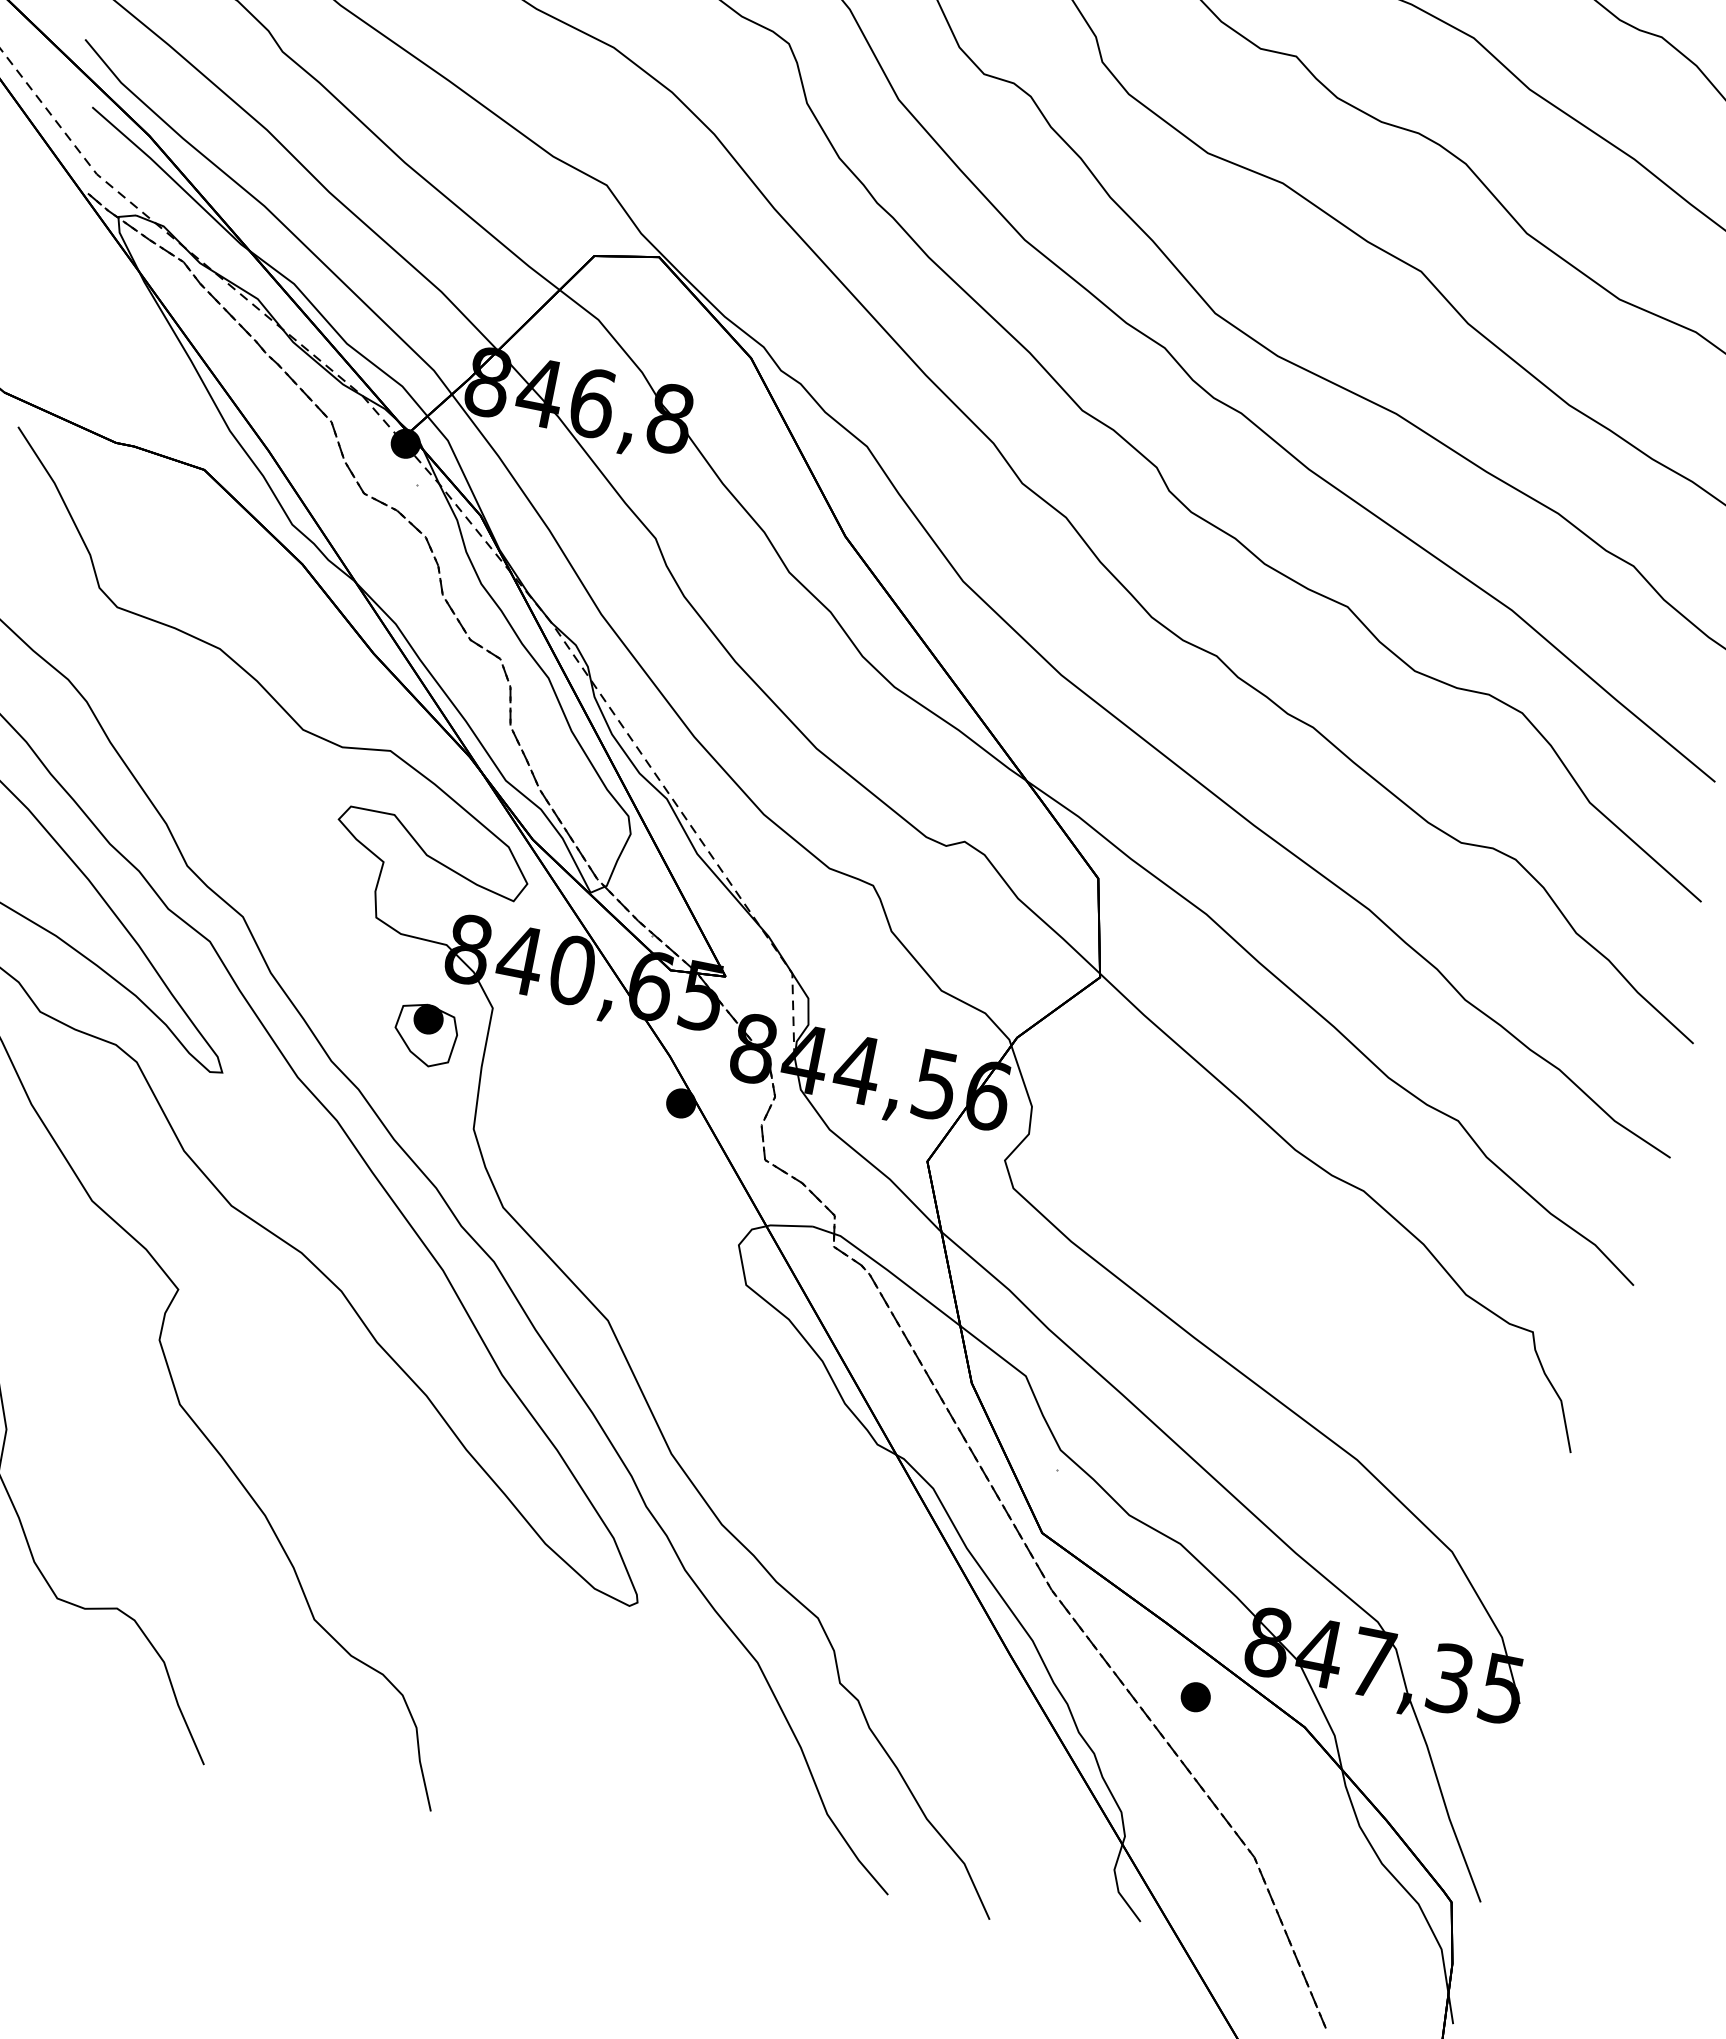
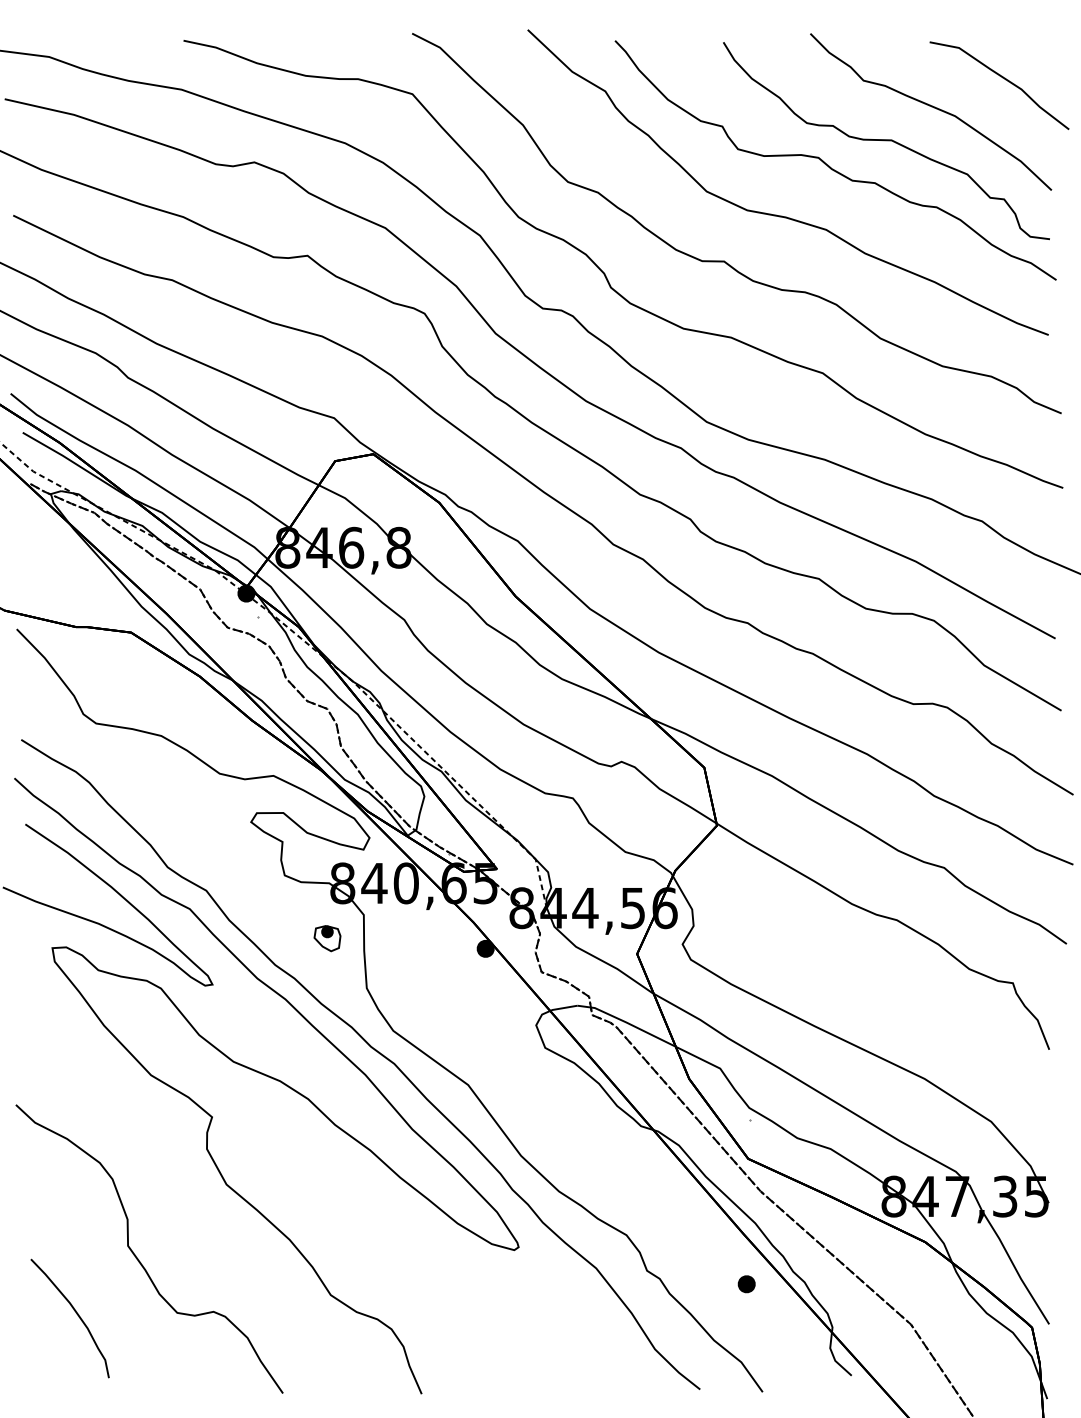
part: (425, 1034) -> (327, 938), size x0.7
part: (1195, 1697) -> (746, 1284), moved

